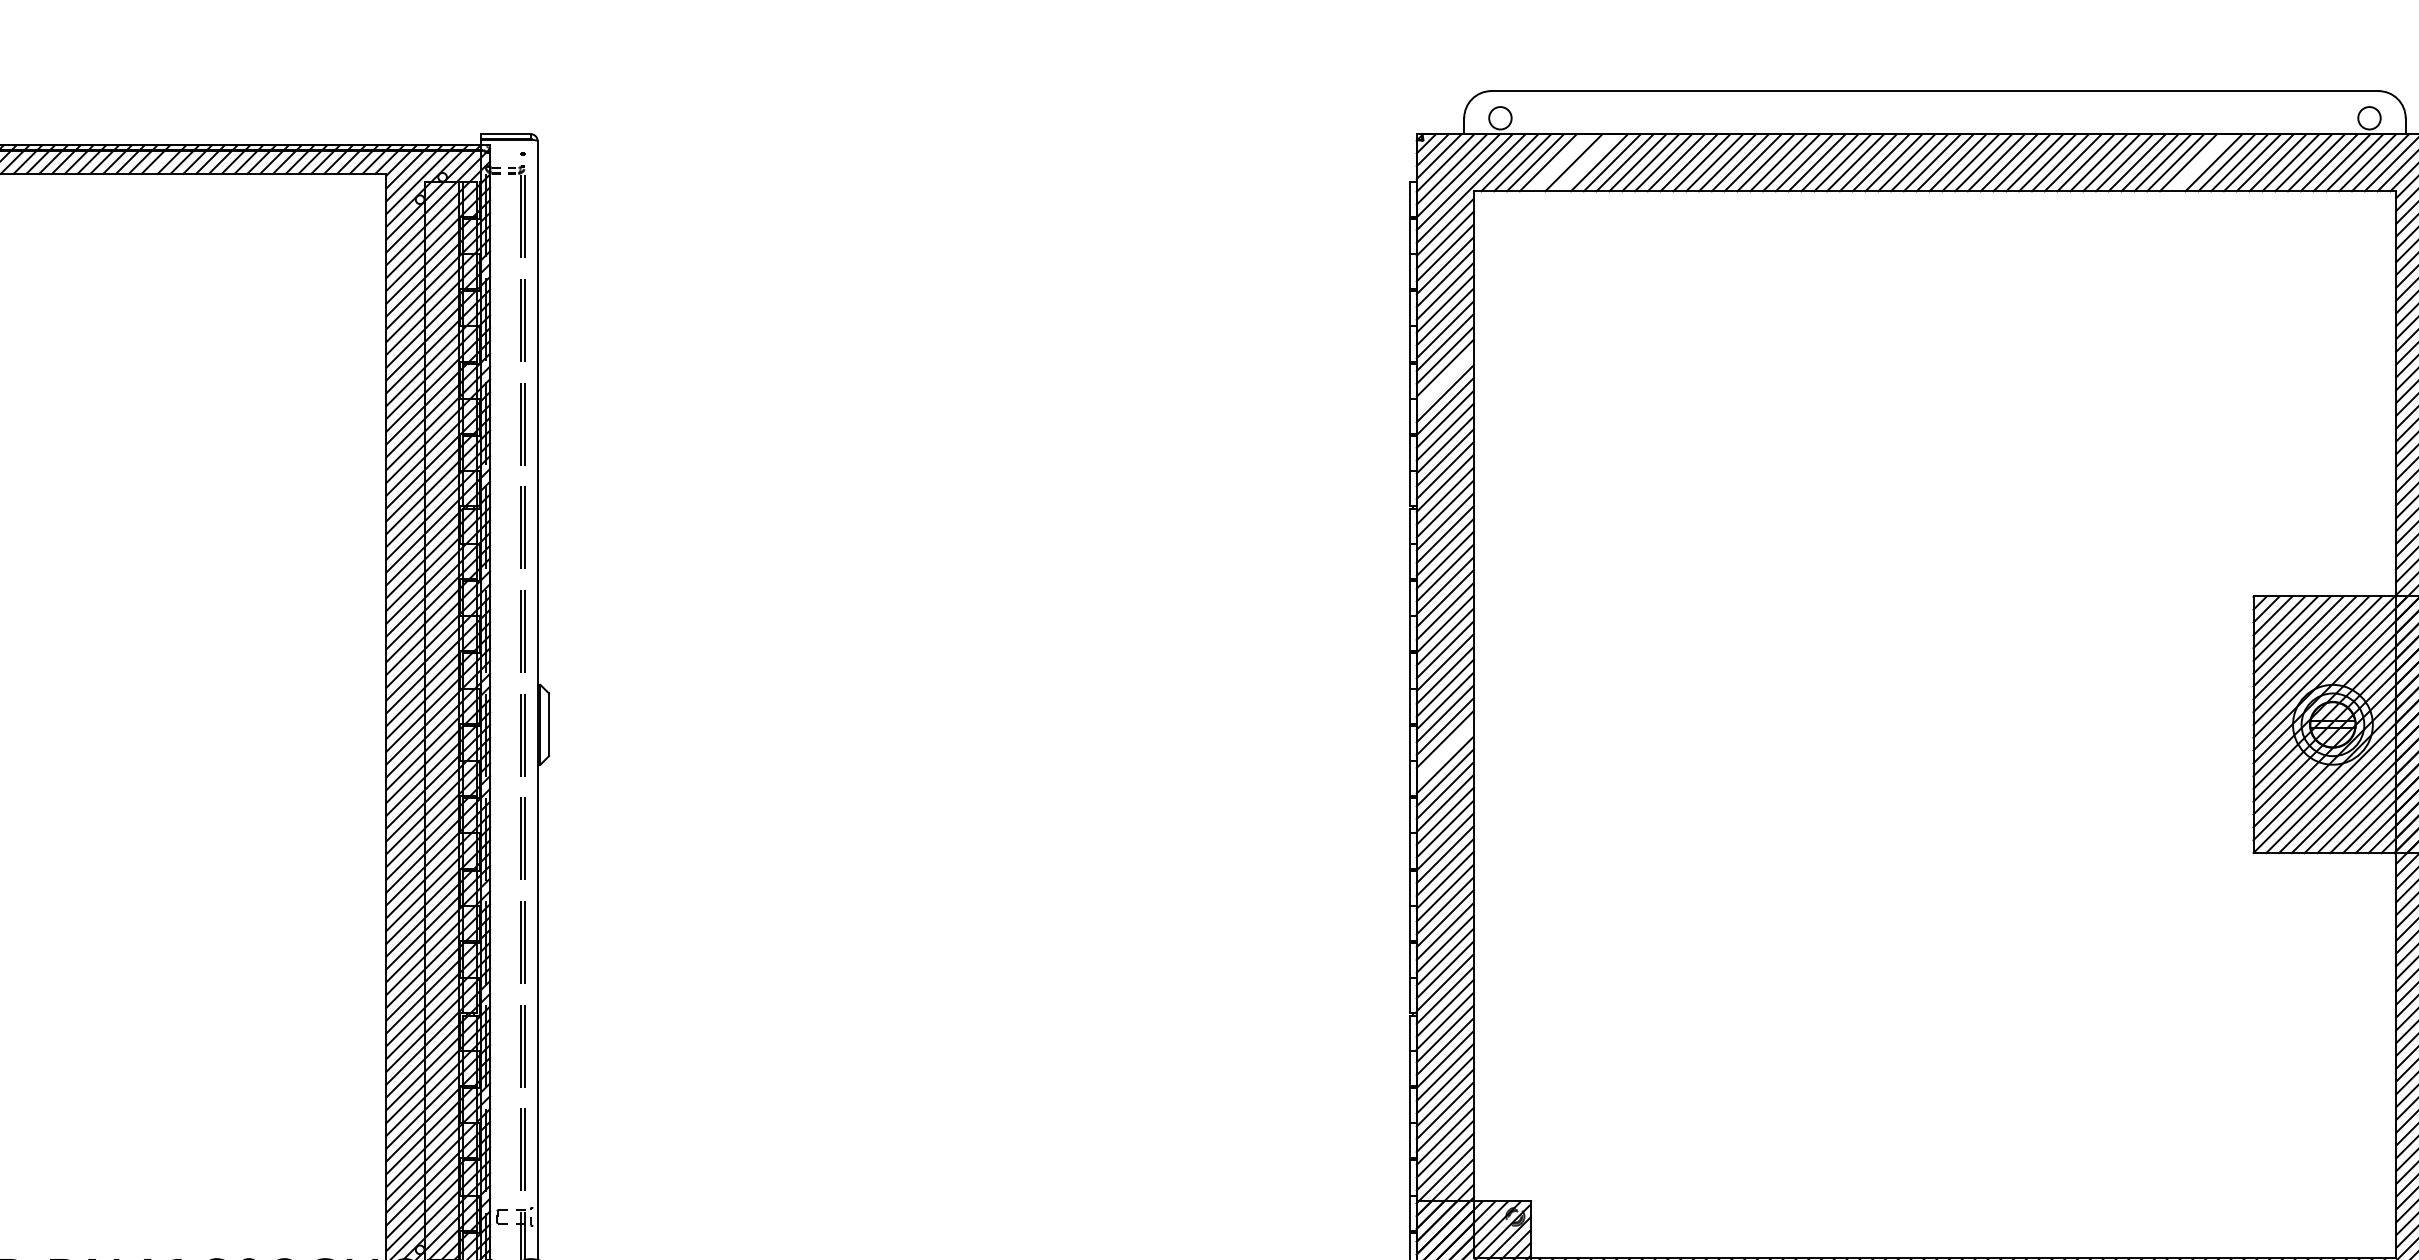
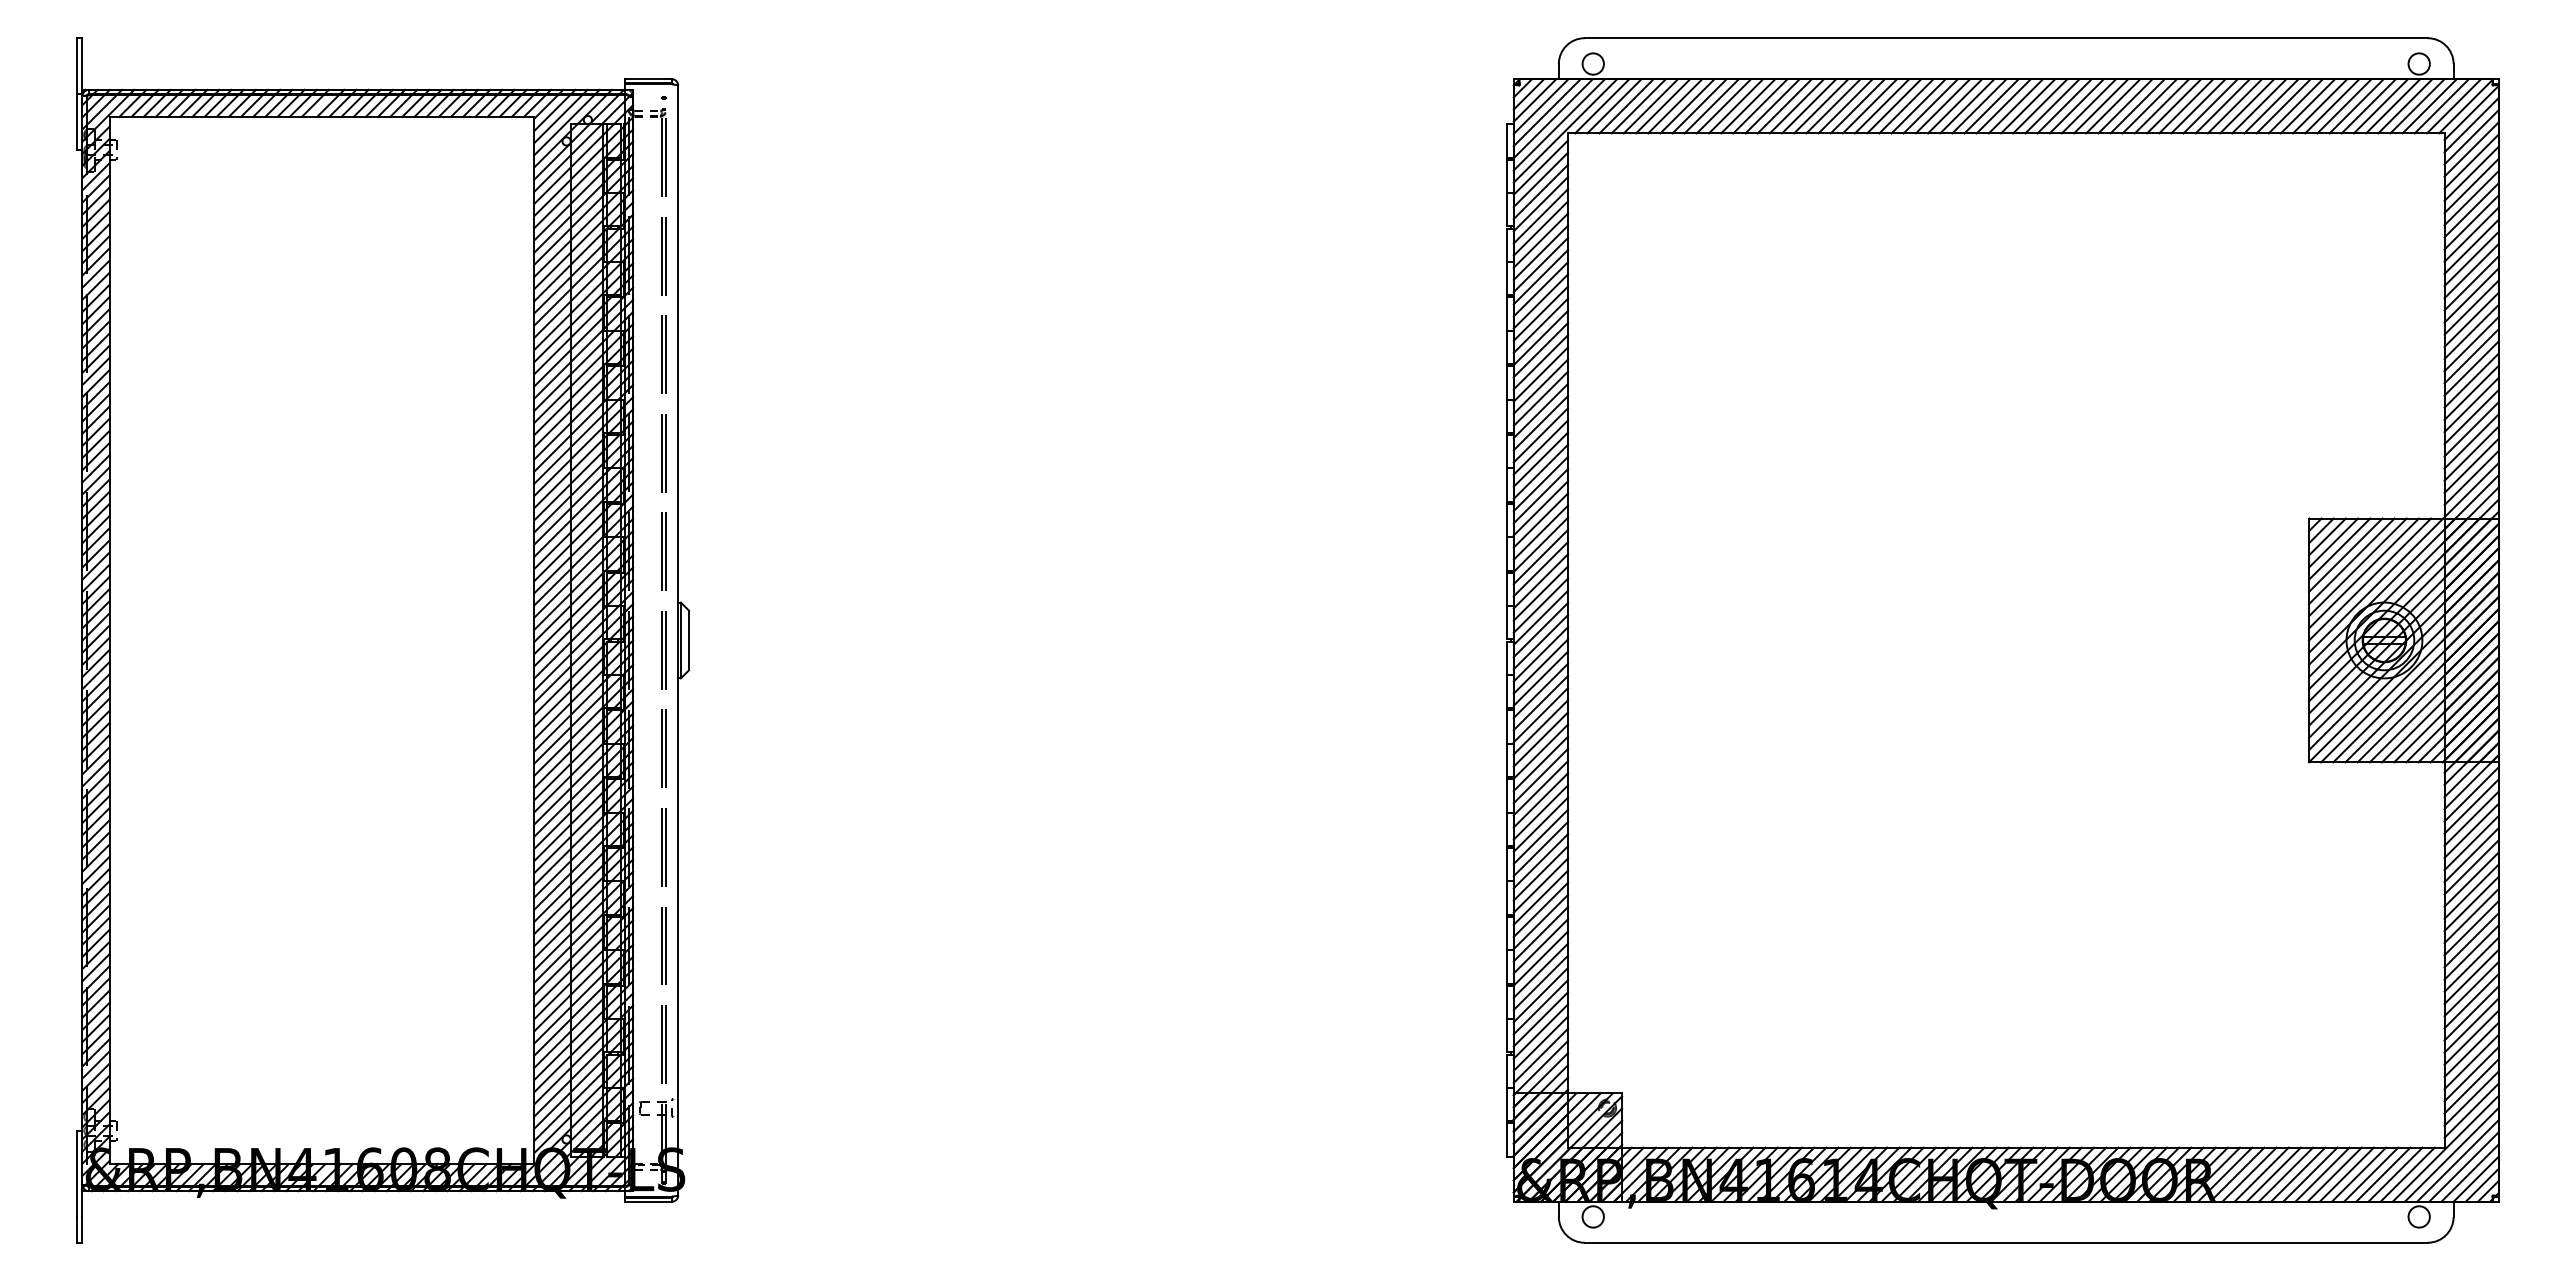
line: (1560, 162) -> (1650, 106), added
line: (1586, 162) -> (1675, 106), added
line: (2201, 162) -> (2259, 106), added
line: (1444, 380) -> (1540, 313), added
line: (1444, 752) -> (1540, 666), added

